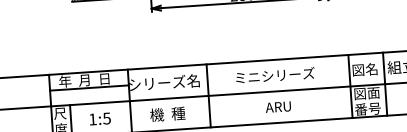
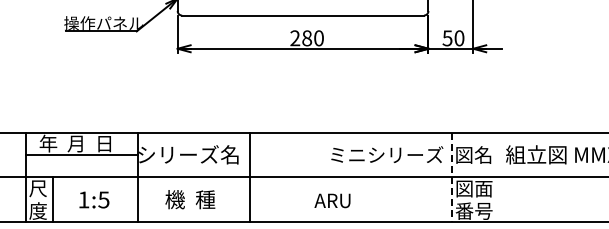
text: (275, 75) -> (387, 154), moved
line: (384, 84) -> (500, 177), removed
line: (350, 86) -> (451, 177), solid -> dashed
text: (278, 106) -> (332, 200), moved

